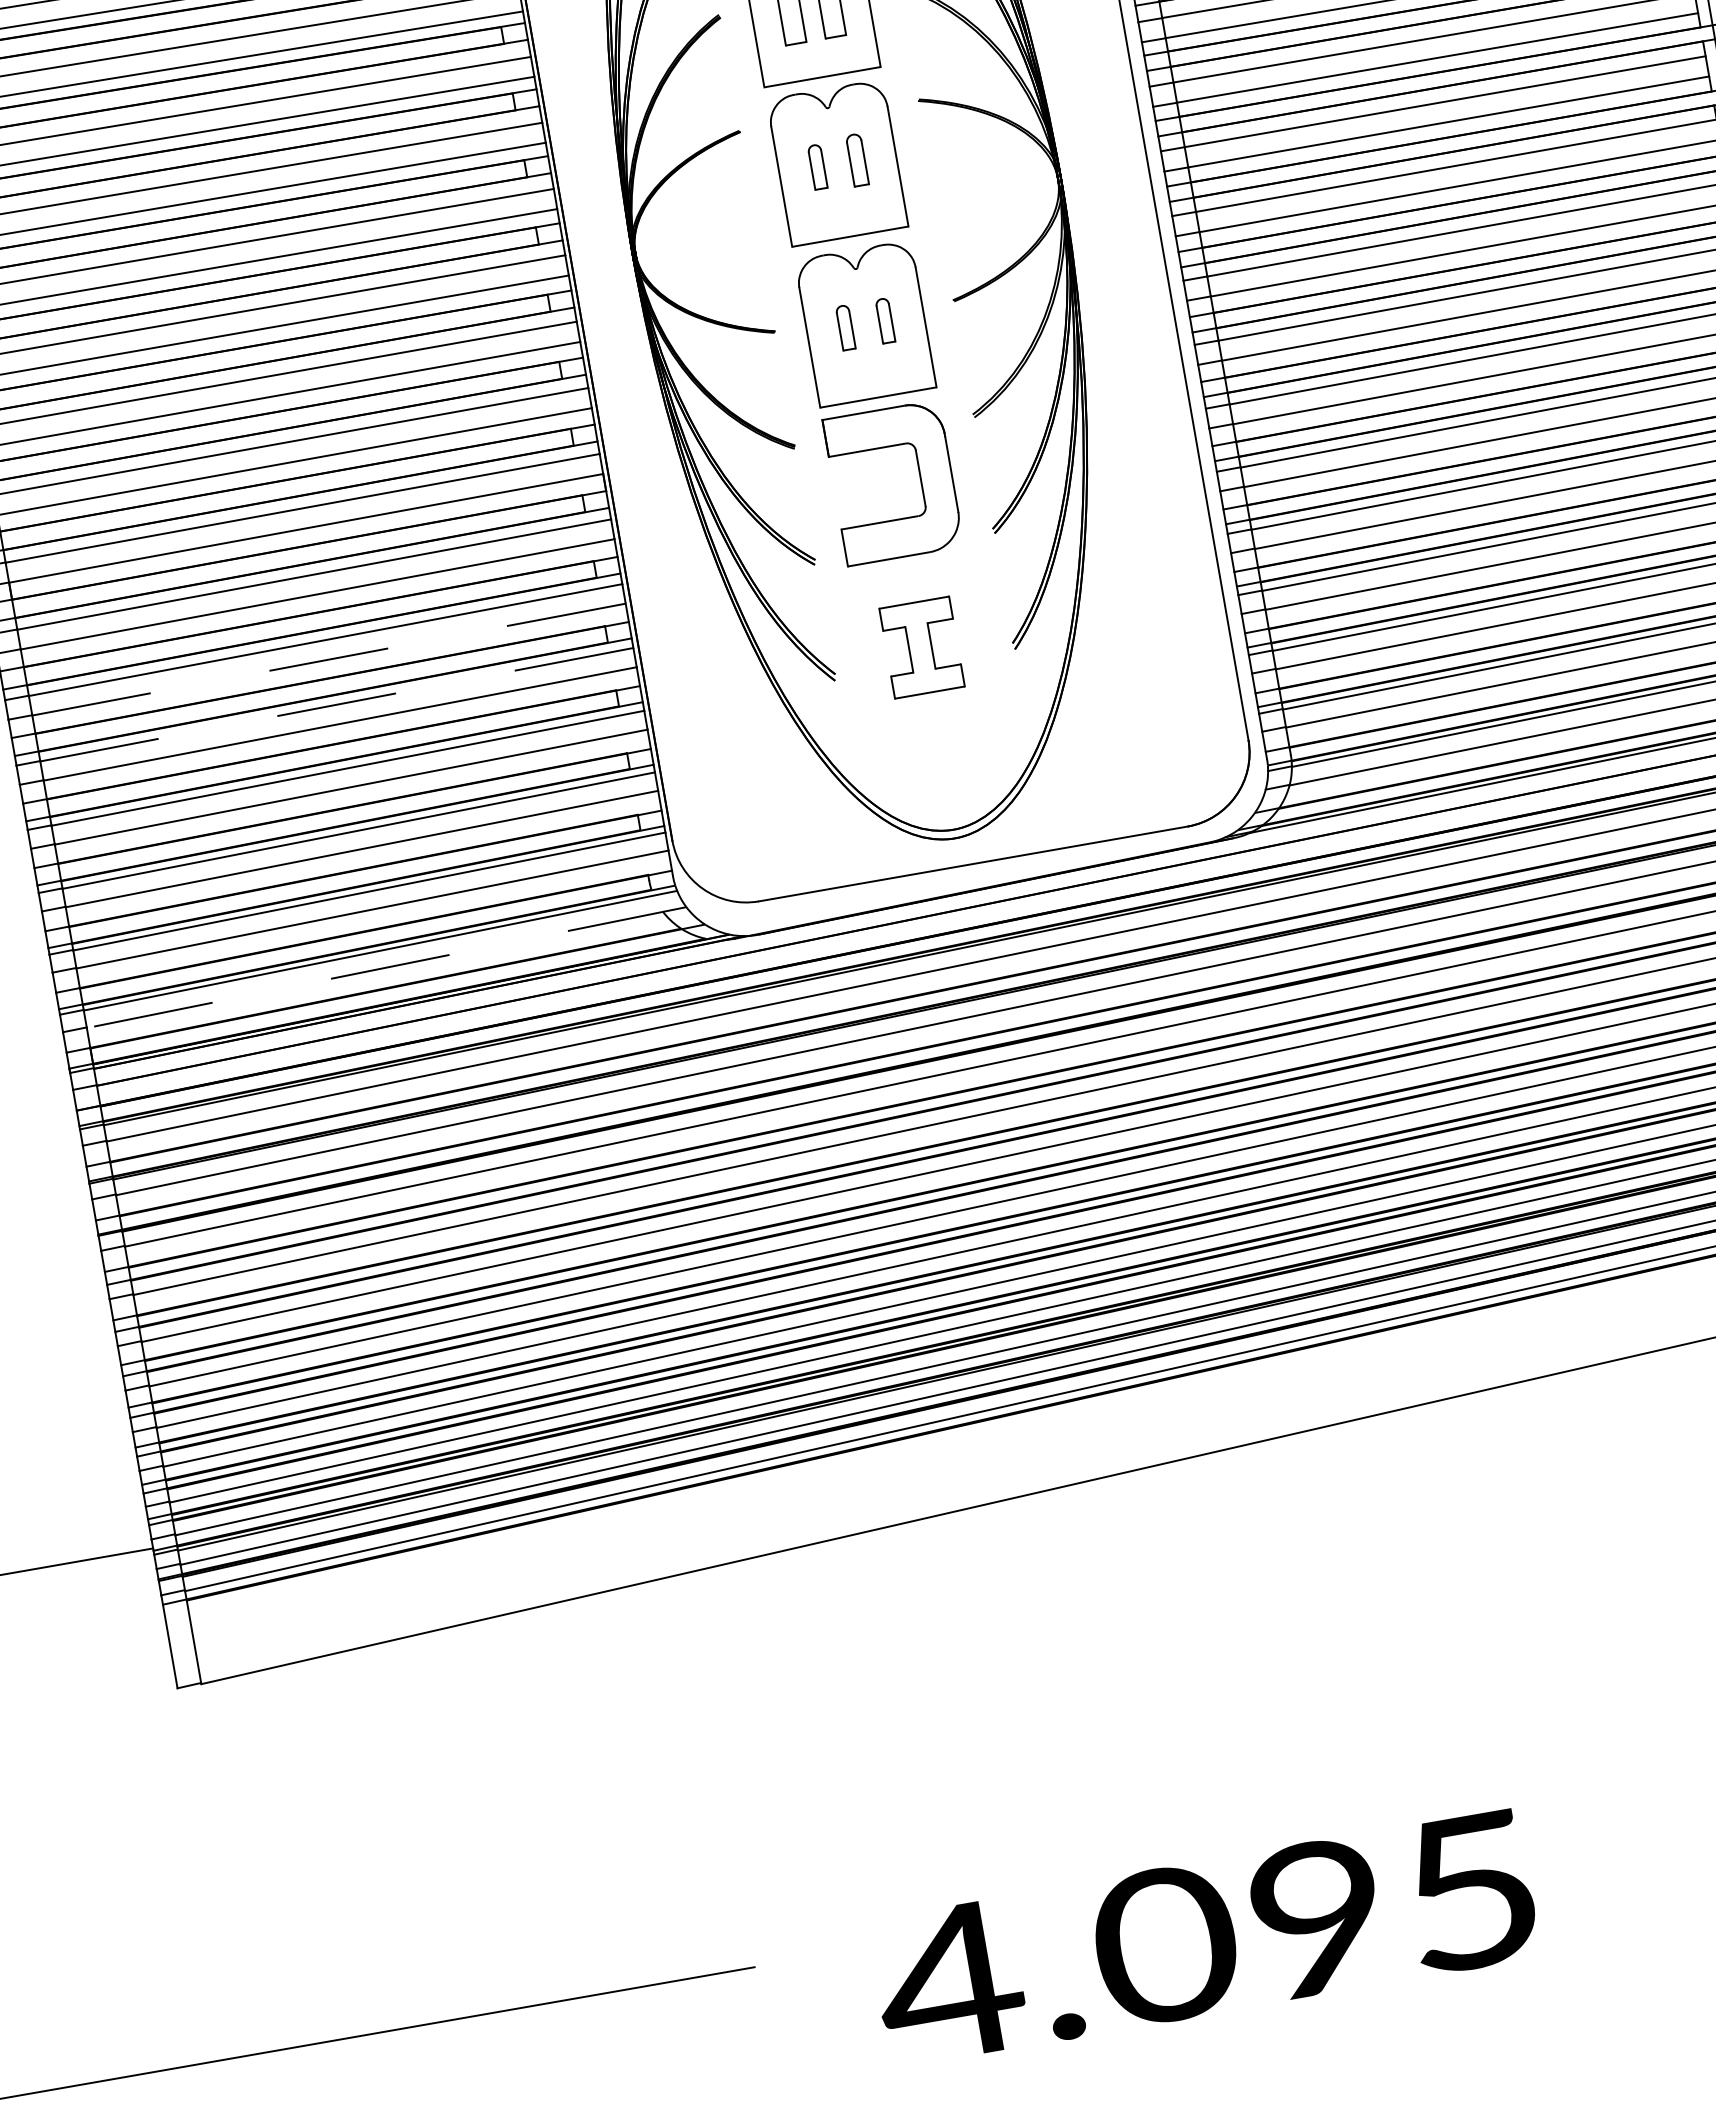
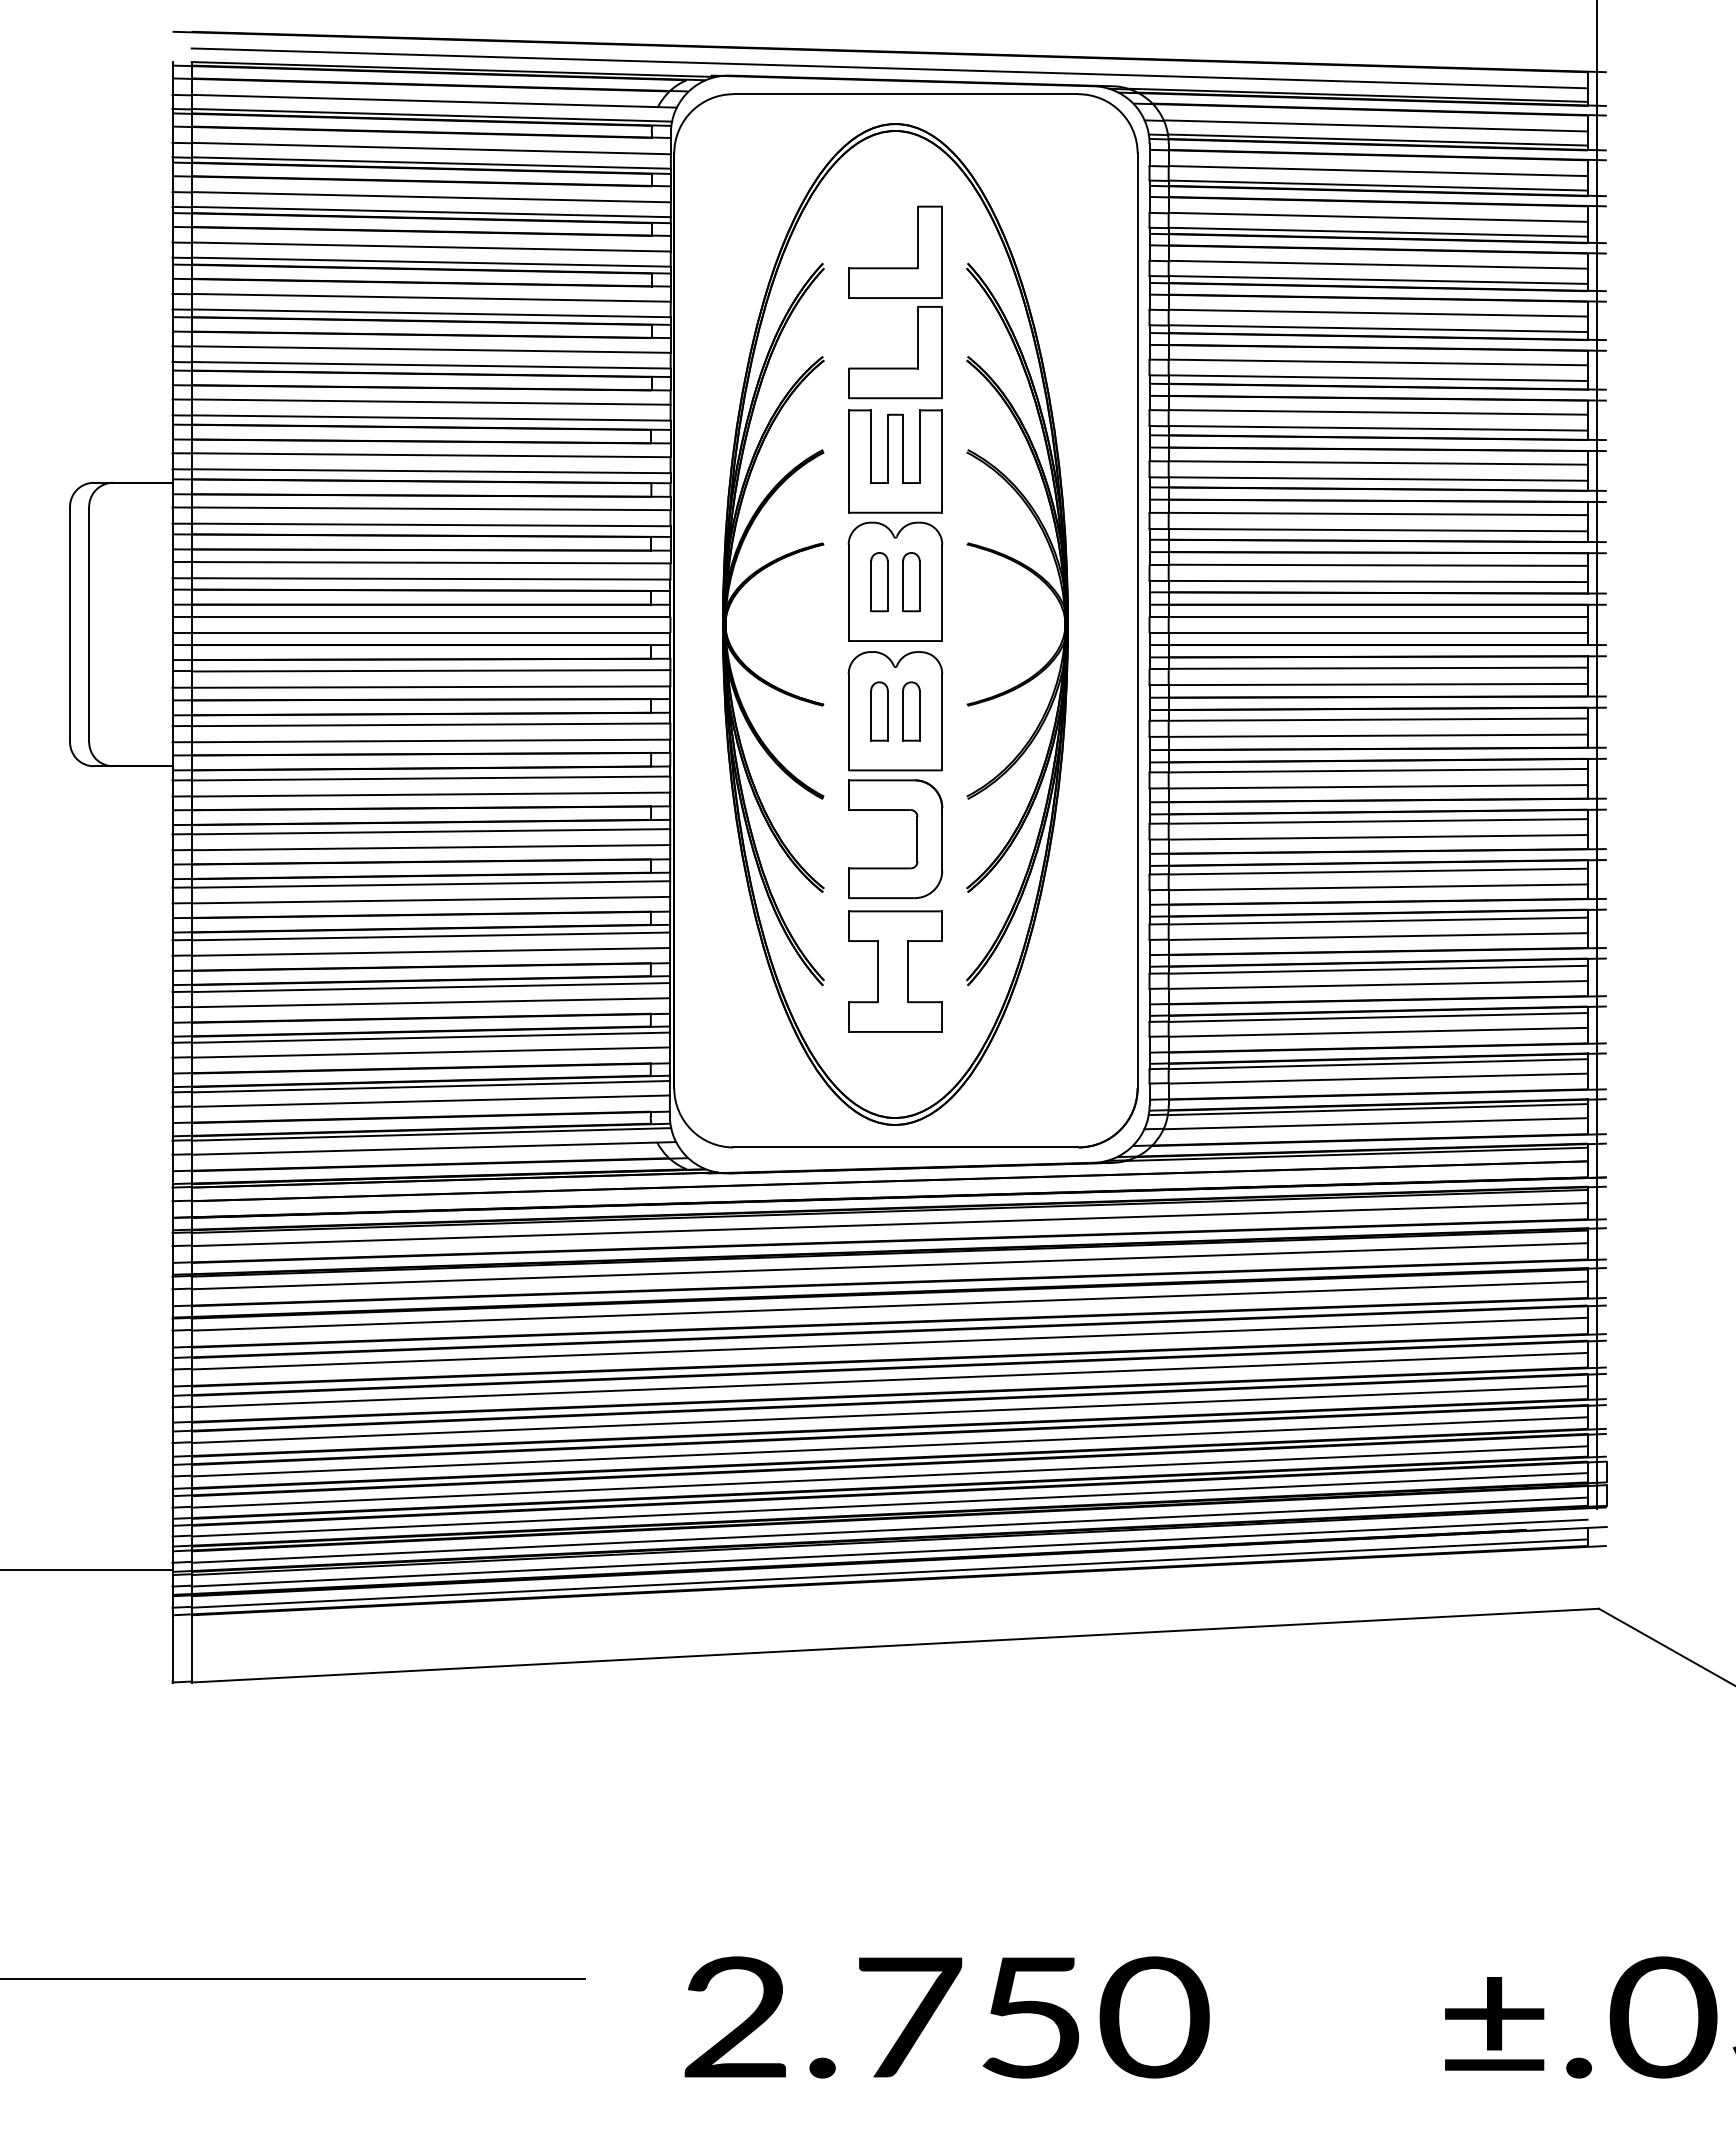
part: (857, 160) -> (911, 582), size x1.43
part: (817, 167) -> (879, 582), size x1.67
part: (885, 320) -> (911, 711), size x1.67
part: (845, 327) -> (879, 711), size x1.67
part: (922, 647) -> (895, 971), size x1.67
line: (328, 660) -> (430, 900), dashed -> solid
line: (336, 704) -> (430, 936), dashed -> solid
line: (386, 967) -> (433, 1148), dashed -> solid
text: (1208, 1937) -> (943, 2017), 4.095 -> 2.750

